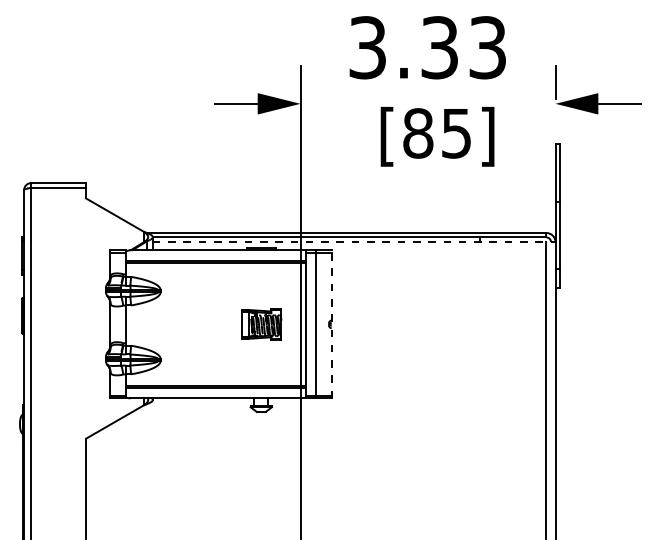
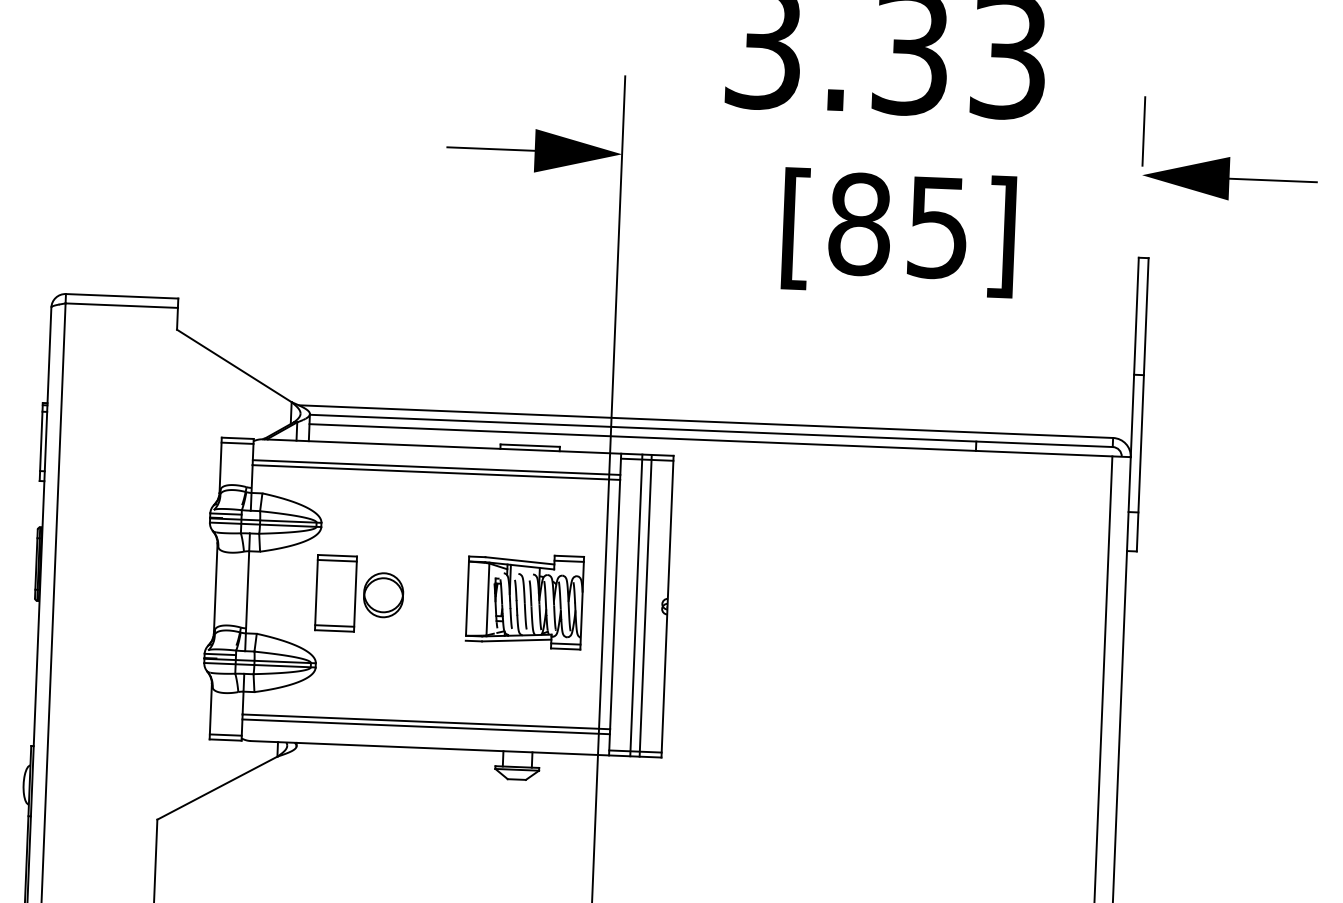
line: (354, 242) -> (720, 441), dashed -> solid
part: (180, 324) -> (359, 594), added
part: (261, 324) -> (524, 601), size x1.43
line: (320, 324) -> (644, 606), added
line: (331, 324) -> (667, 606), dashed -> solid

